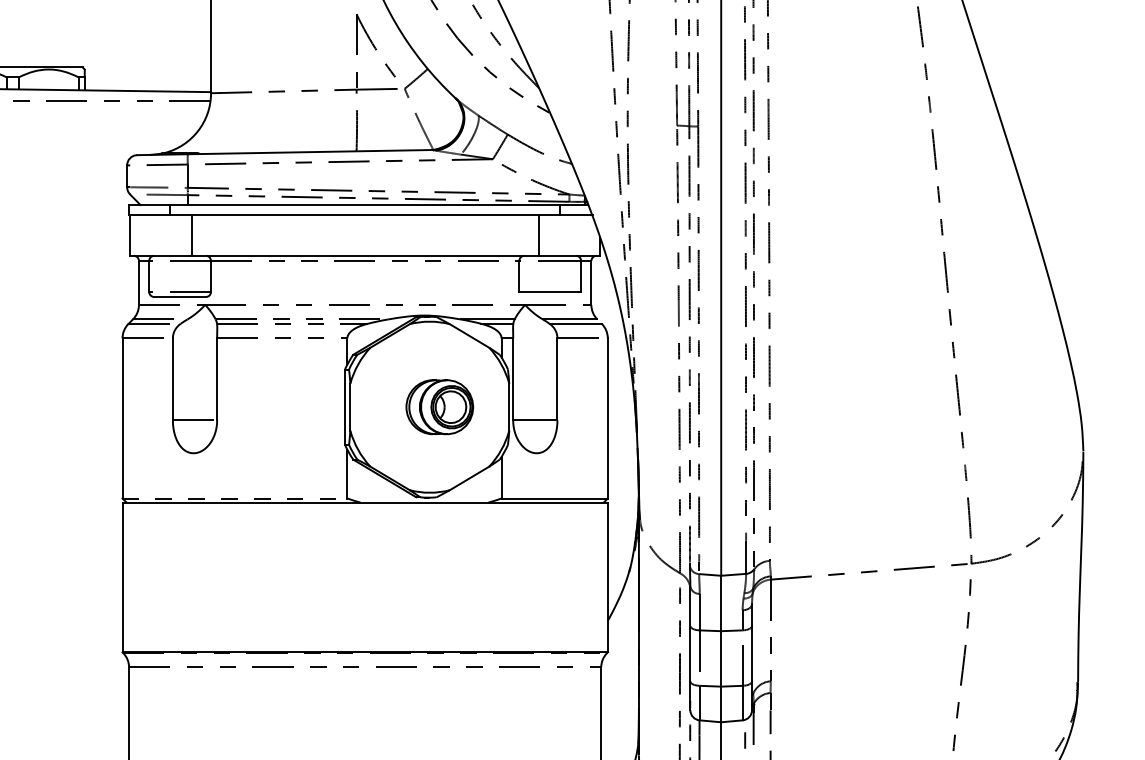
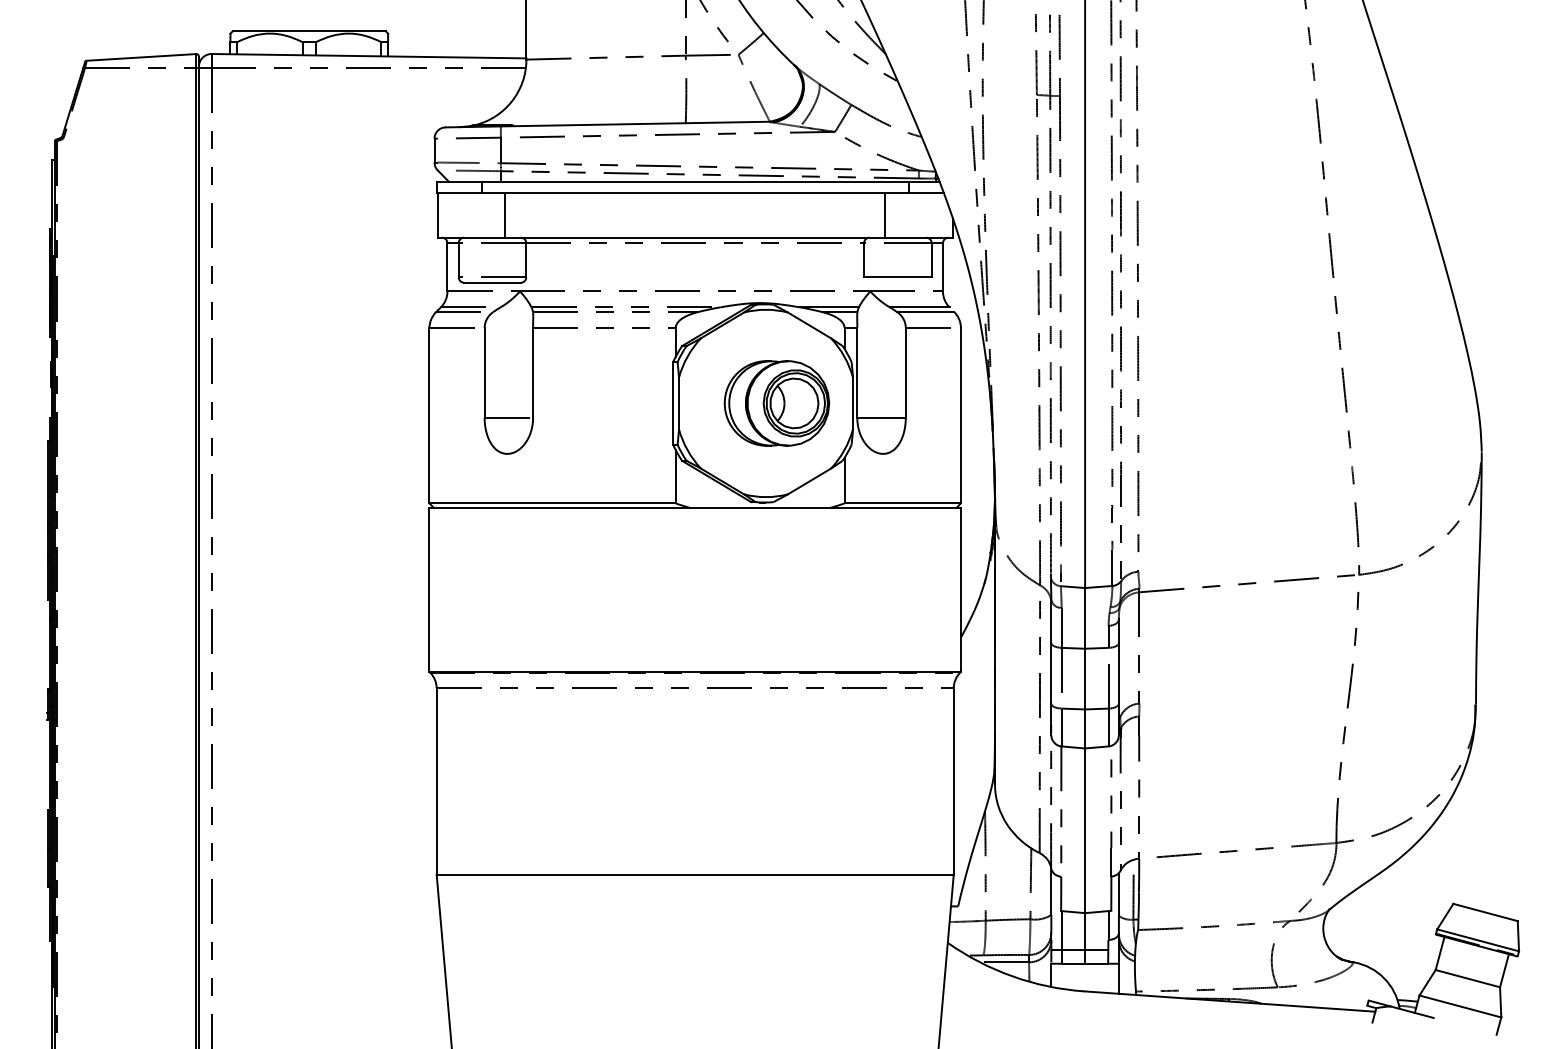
part: (439, 407) -> (776, 403), size x1.43
line: (235, 498) -> (553, 503), dashed -> solid

